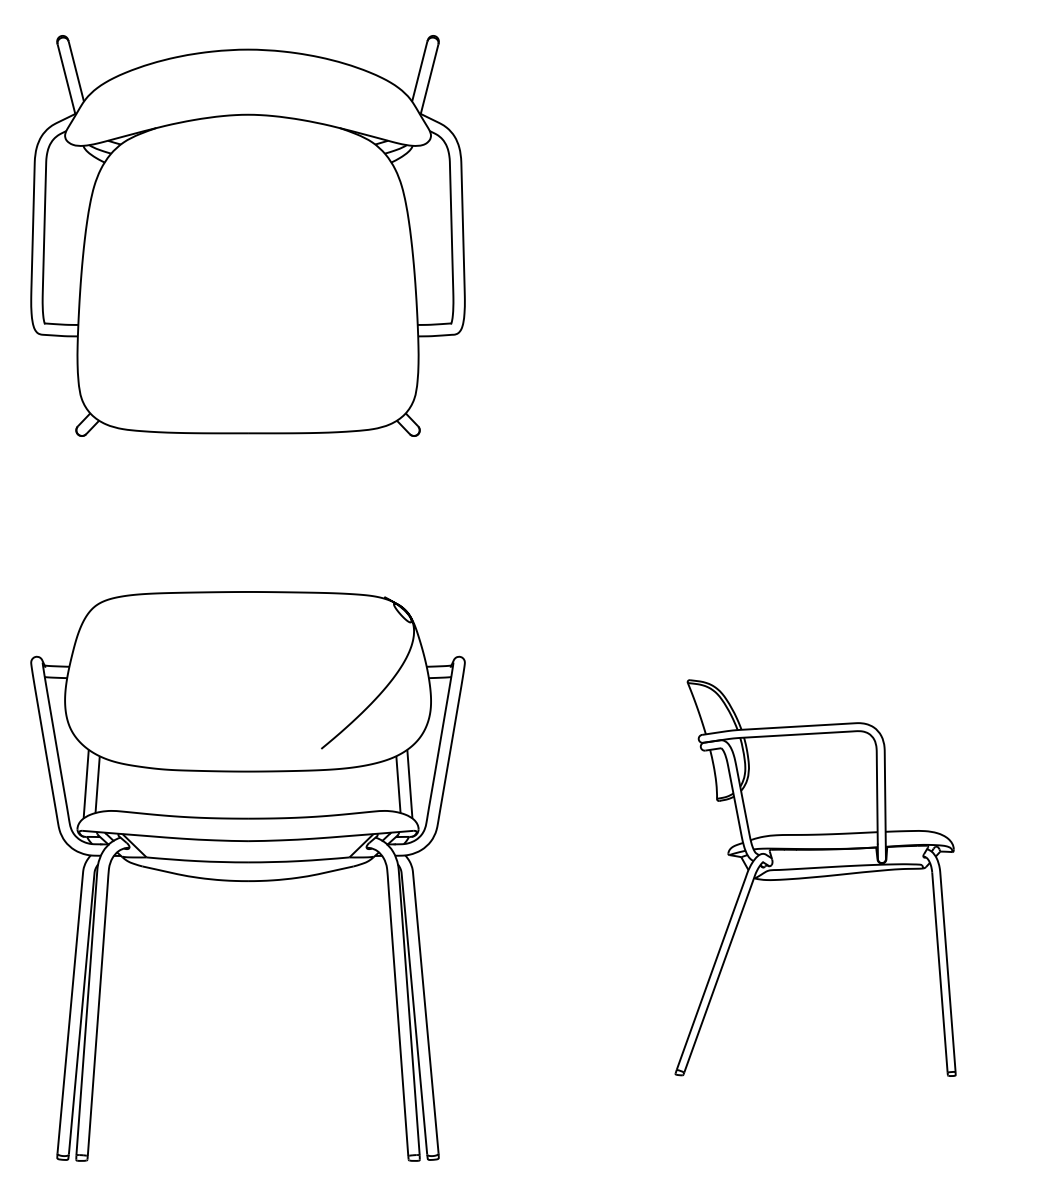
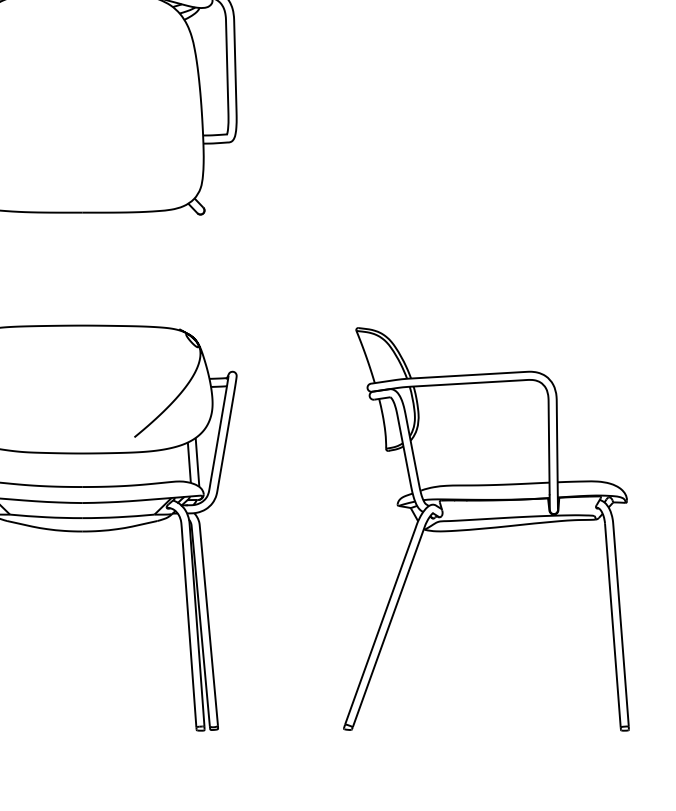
part: (815, 877) -> (486, 528), size x1.43

